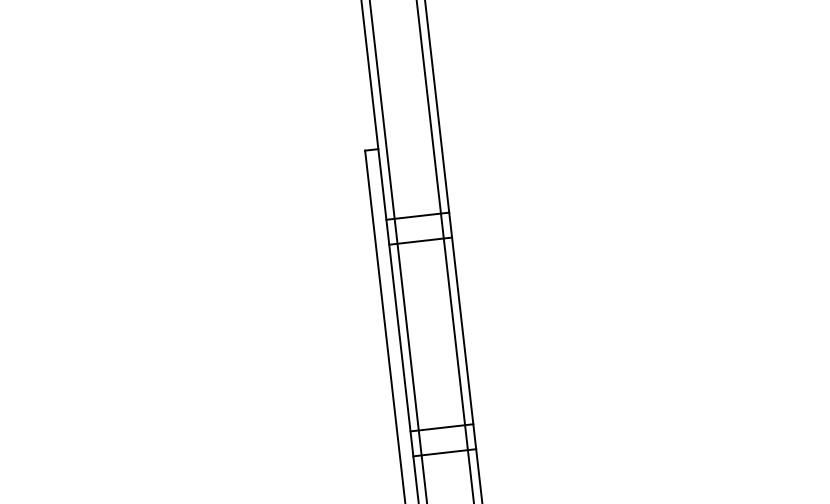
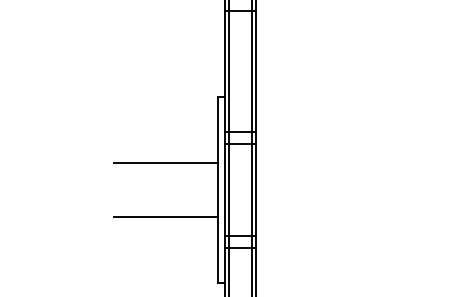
line: (273, 296) -> (165, 162), added
line: (286, 407) -> (165, 217), added

